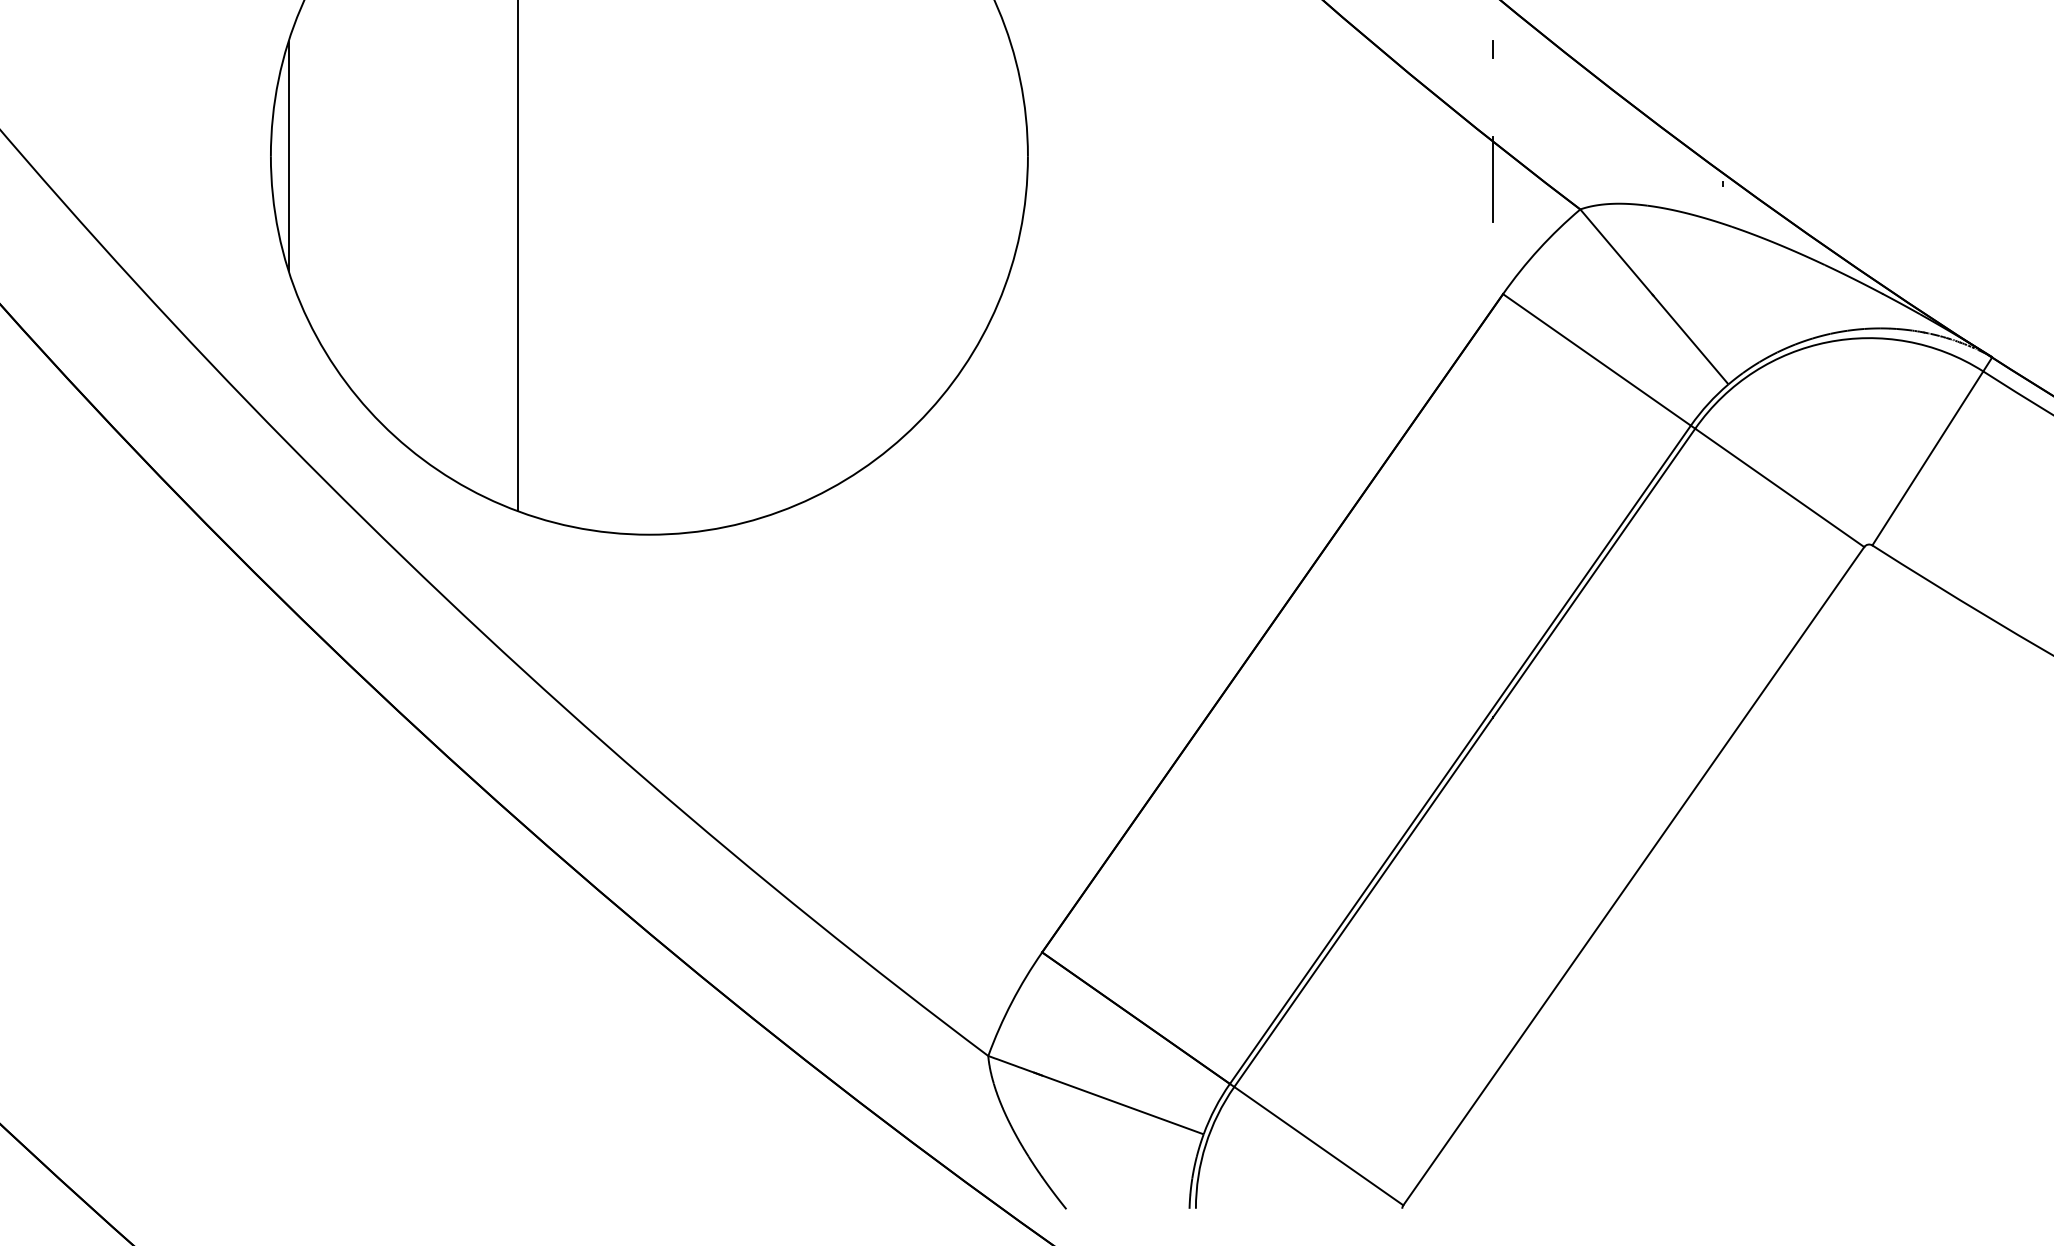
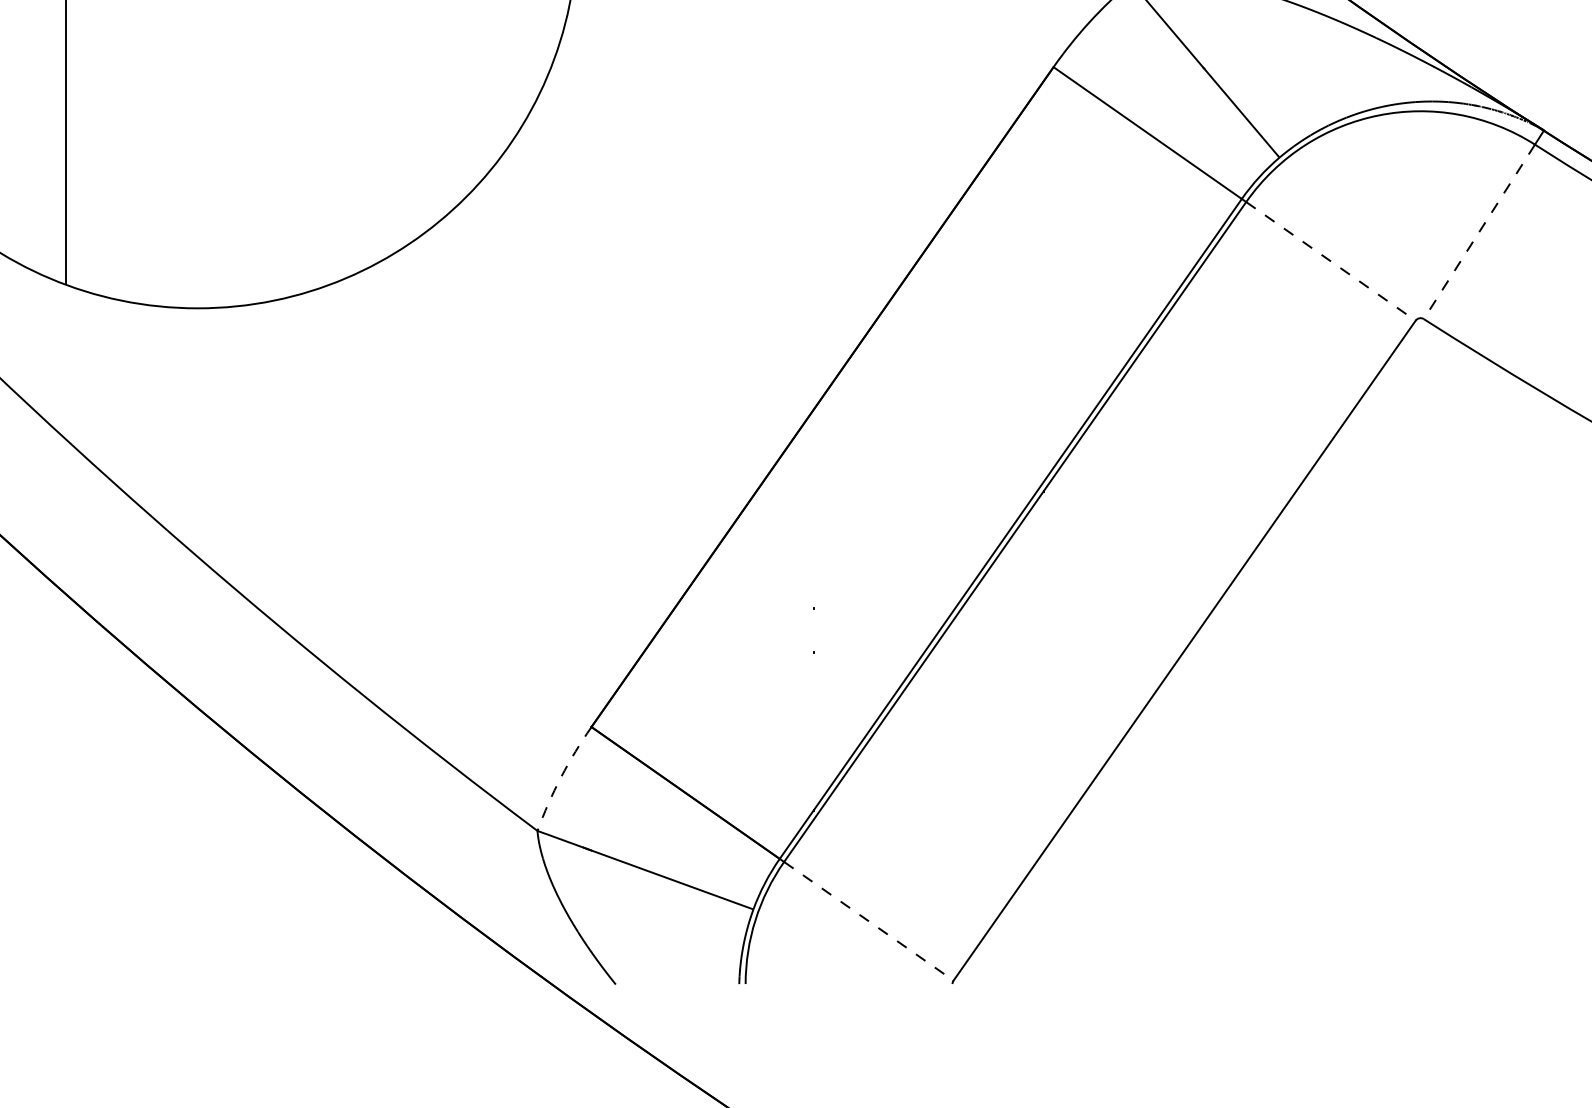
line: (1927, 458) -> (1479, 231), solid -> dashed
line: (1780, 488) -> (1331, 262), solid -> dashed
arc: (1011, 1002) -> (560, 777), solid -> dashed
line: (1319, 1146) -> (869, 921), solid -> dashed

